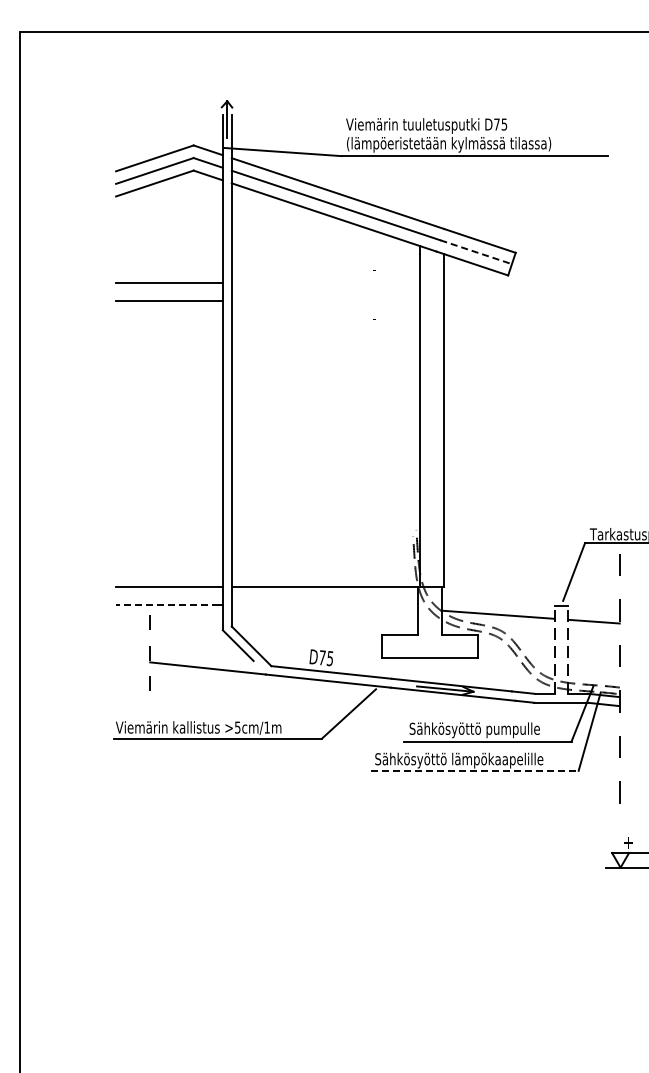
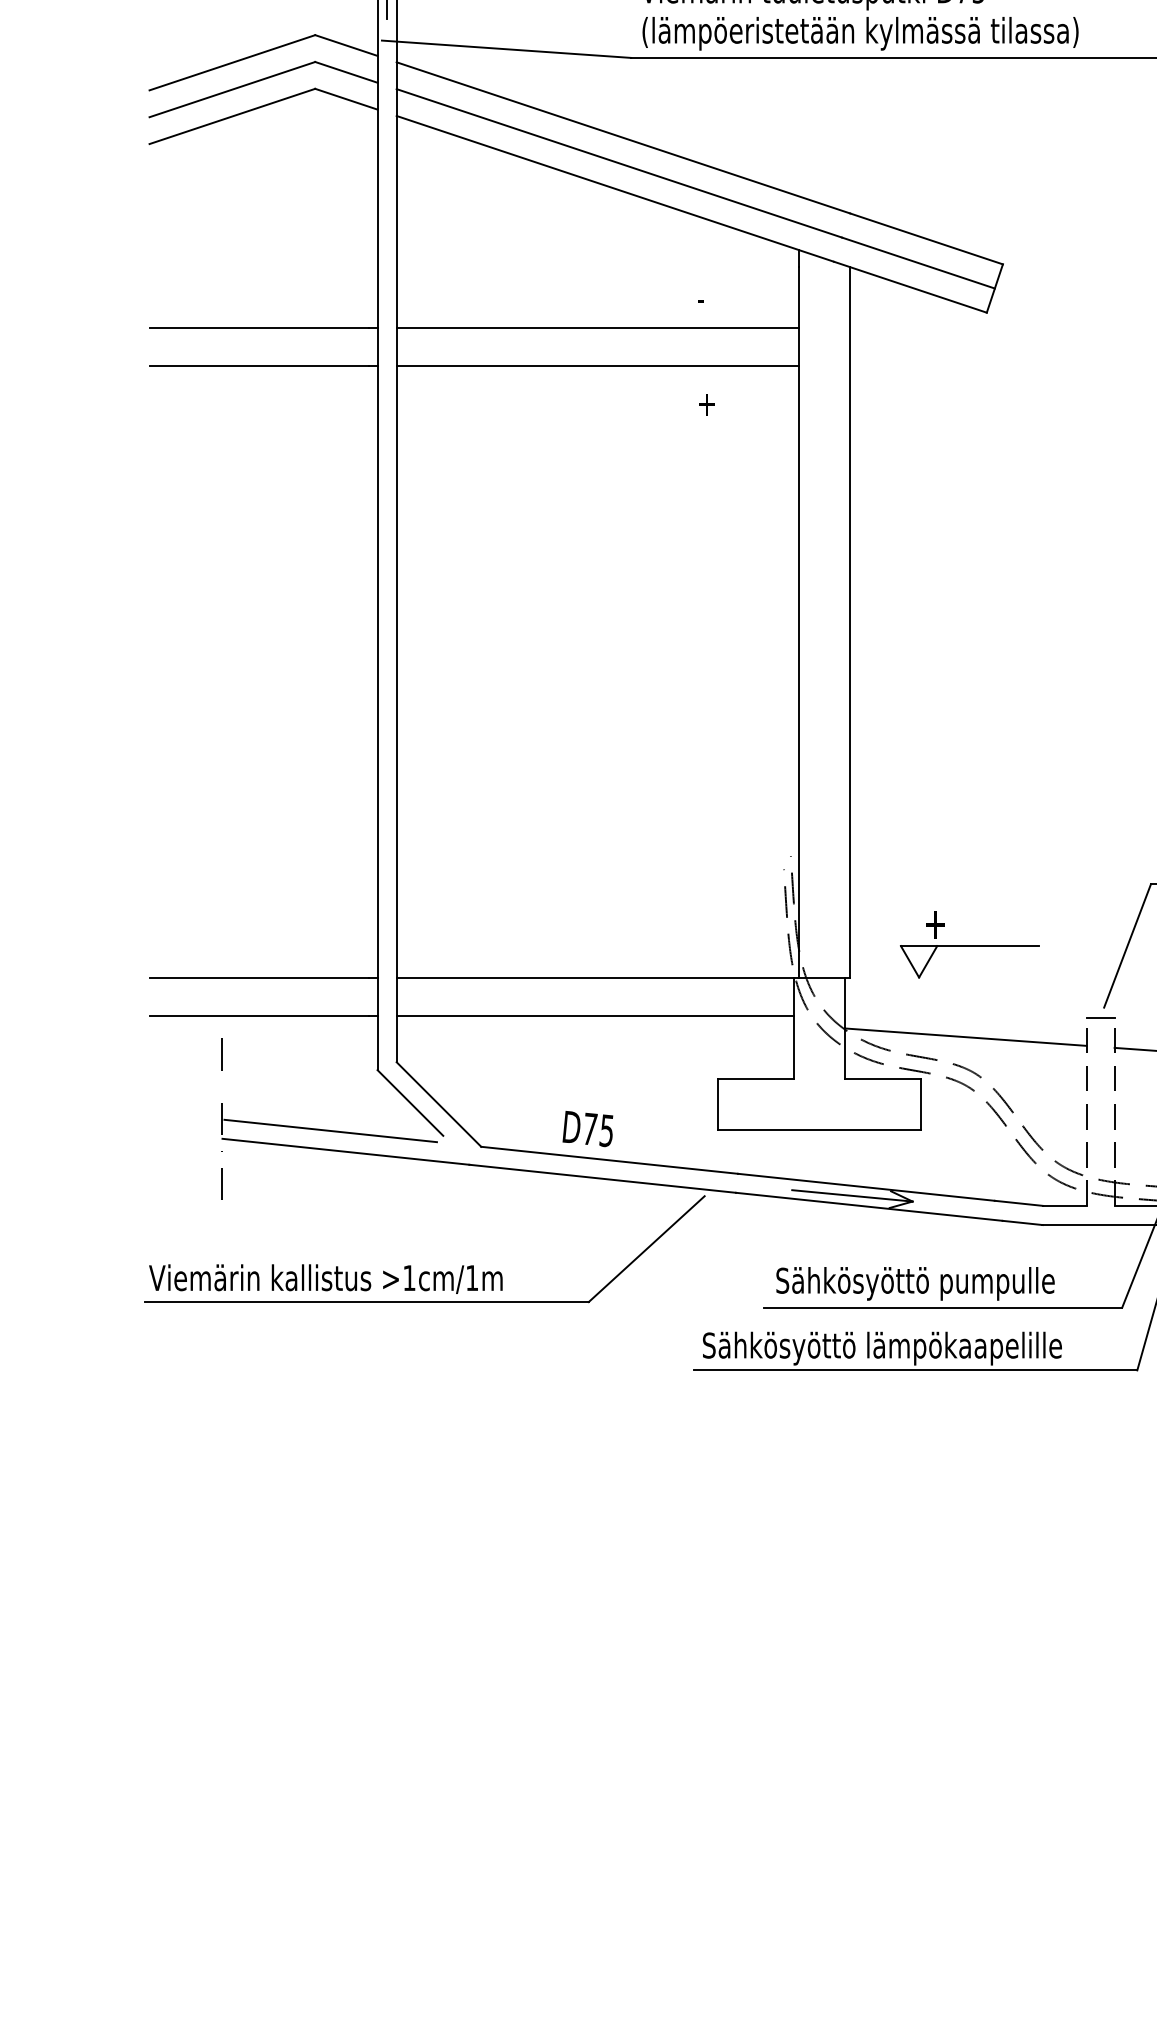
line: (476, 252) -> (919, 263), dashed -> solid
line: (325, 282) -> (596, 327), added
line: (325, 300) -> (596, 366), added
text: (376, 318) -> (705, 404), - -> +
part: (500, 571) -> (970, 944), added
line: (166, 604) -> (257, 1015), dashed -> solid
line: (324, 604) -> (594, 1015), added
line: (200, 658) -> (329, 1130), added
text: (237, 727) -> (408, 1277), >5cm/1m -> >1cm/1m
line: (474, 770) -> (914, 1369), dashed -> solid

